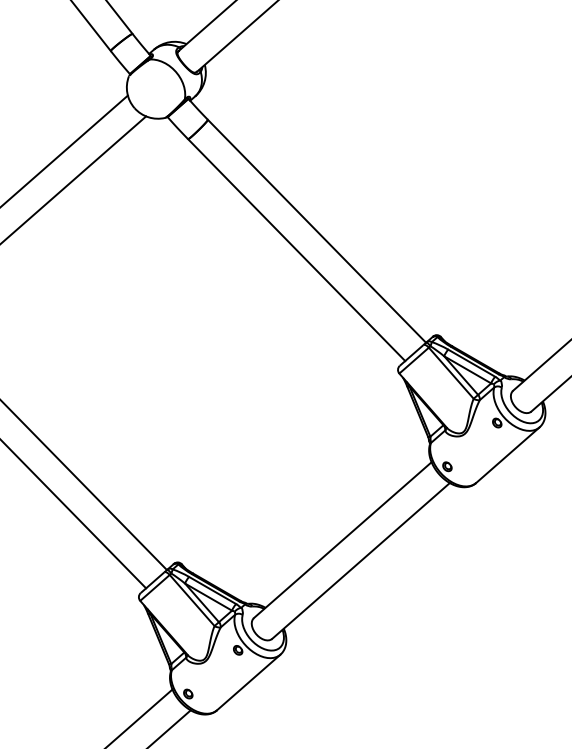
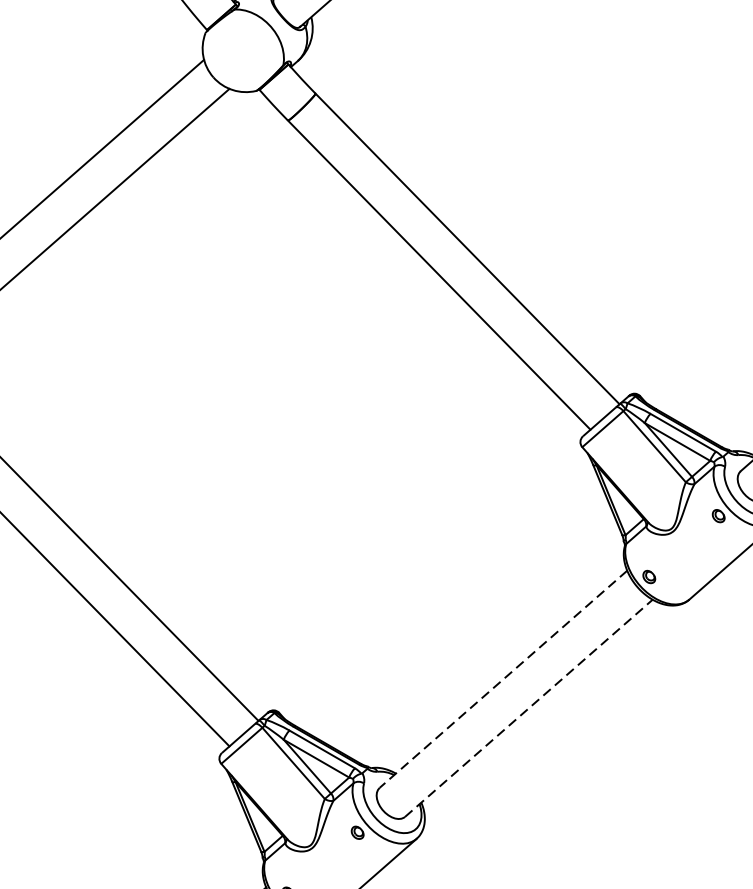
line: (342, 540) -> (503, 679), solid -> dashed
line: (361, 560) -> (529, 707), solid -> dashed

